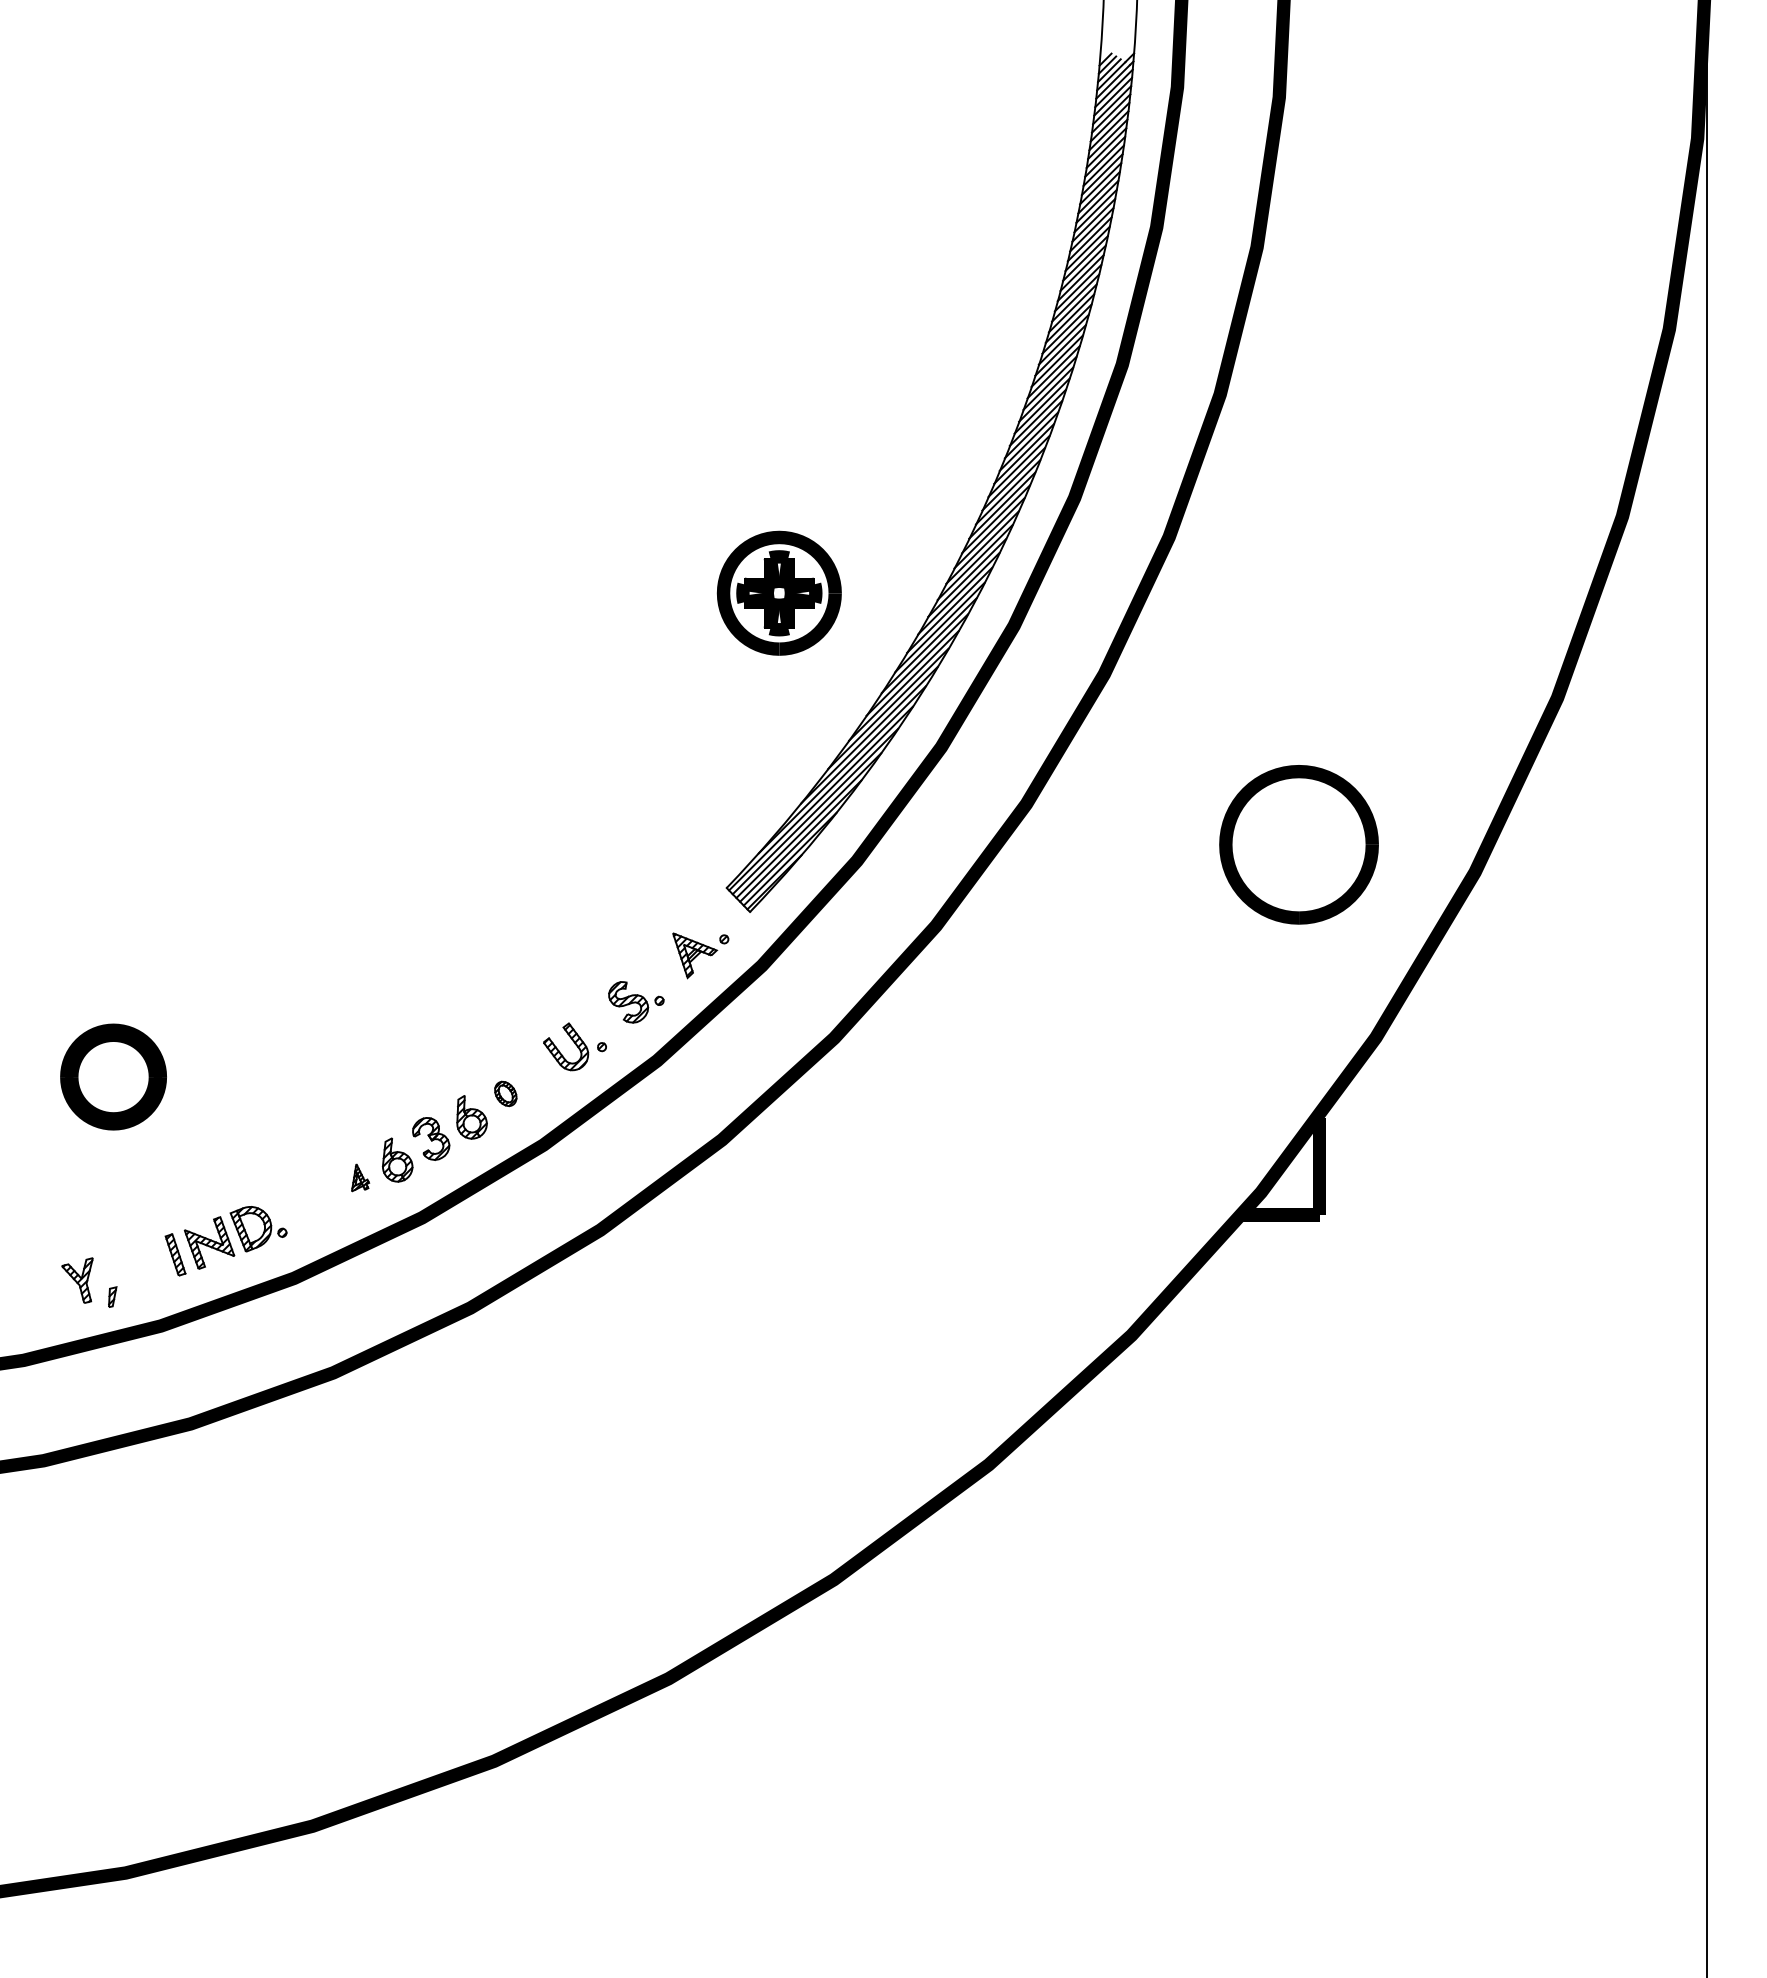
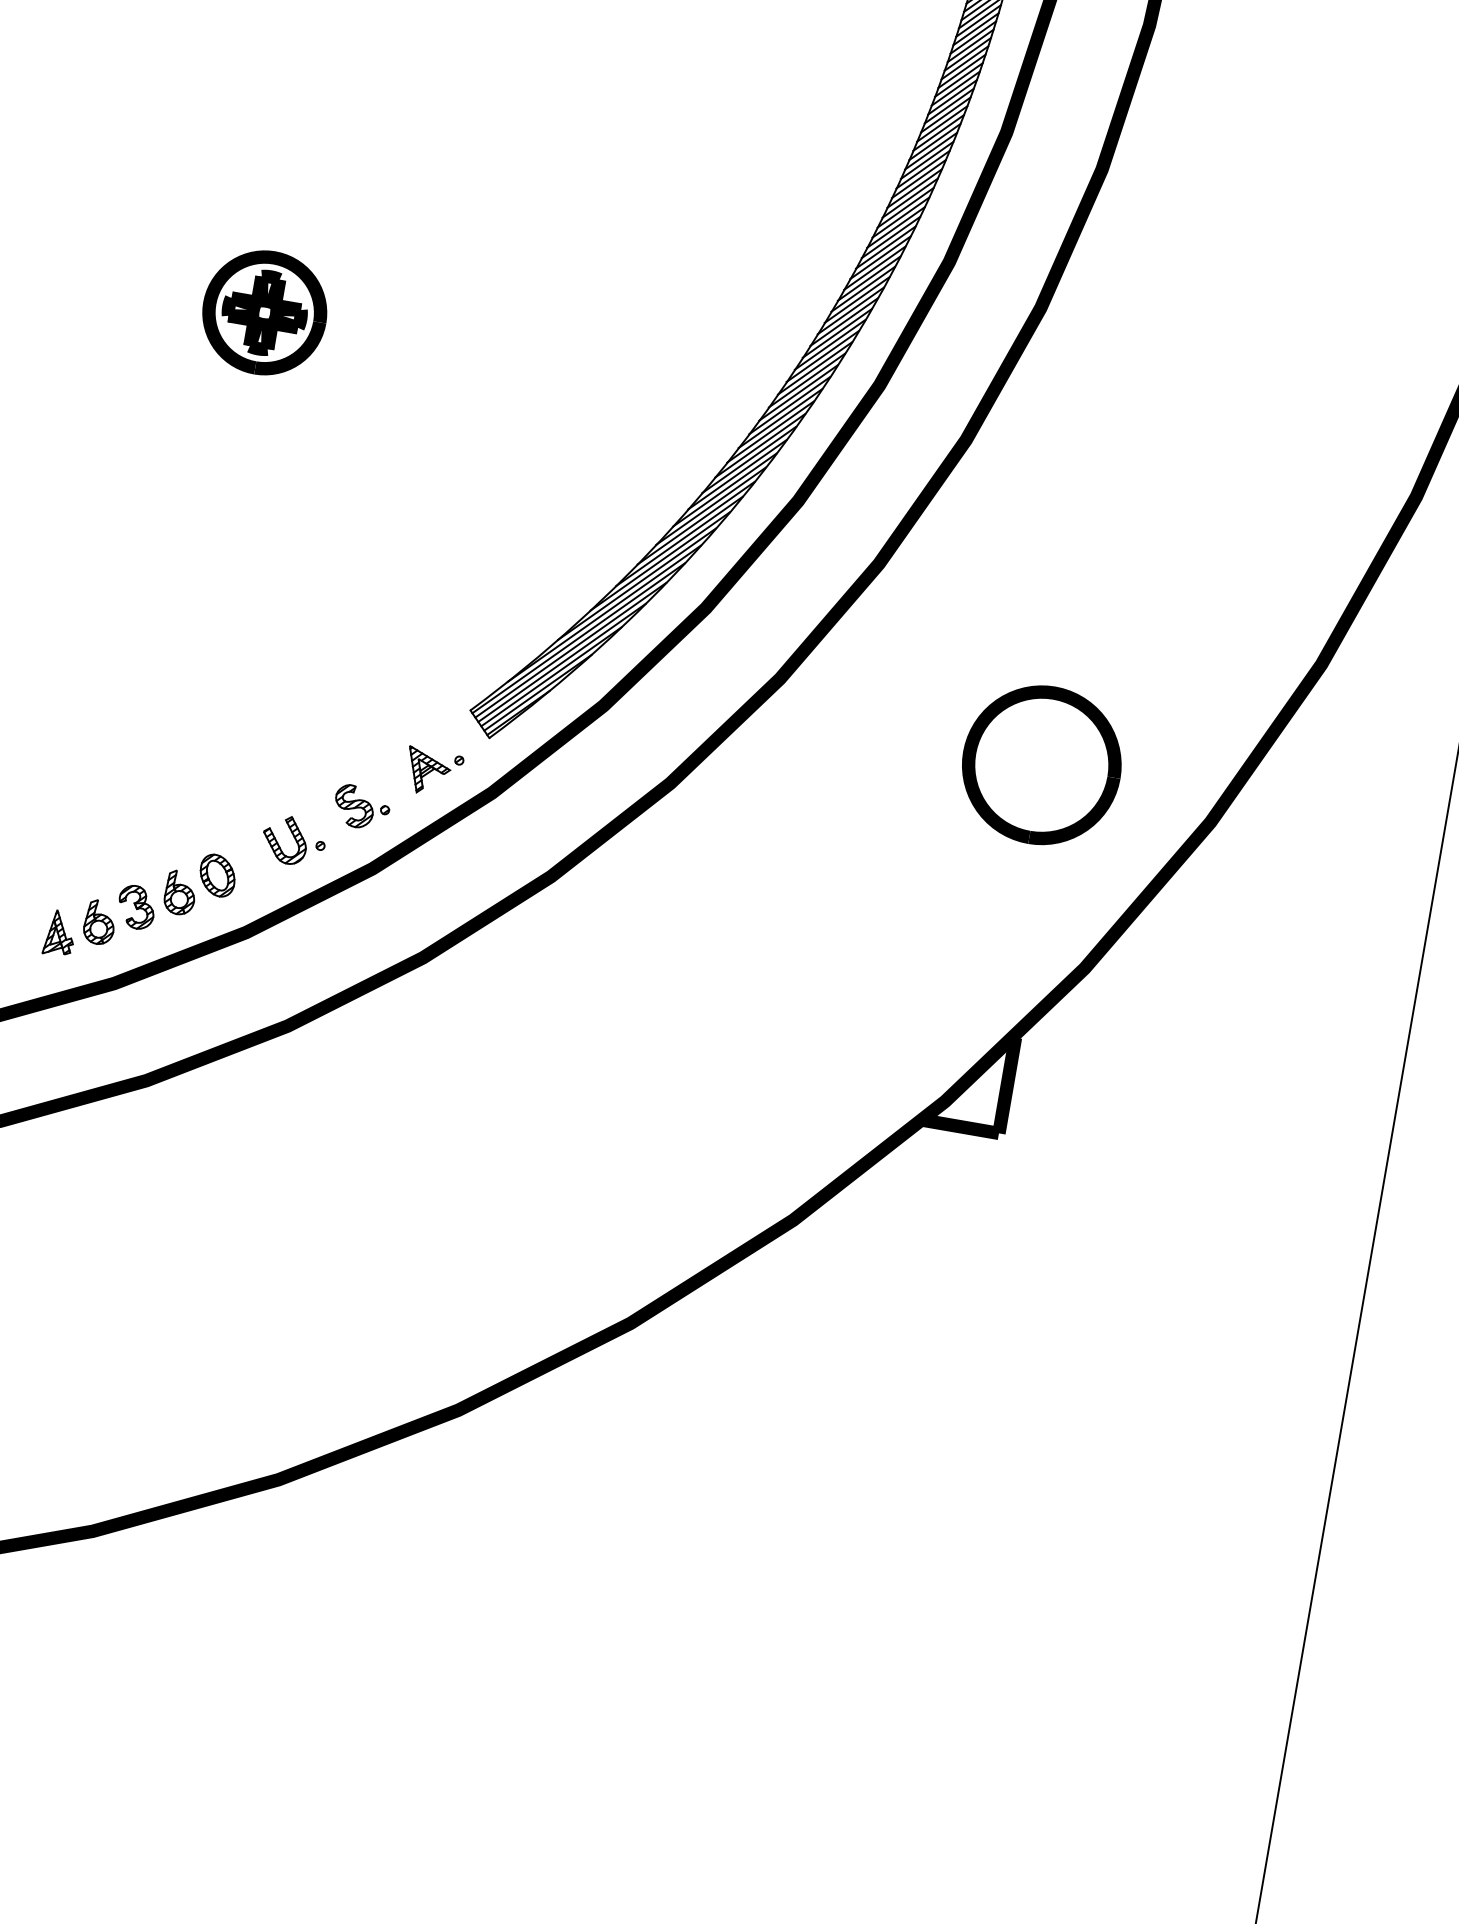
part: (778, 592) -> (264, 311), moved
part: (505, 1093) -> (217, 875), size x1.67
part: (360, 1177) -> (60, 933), size x1.67

